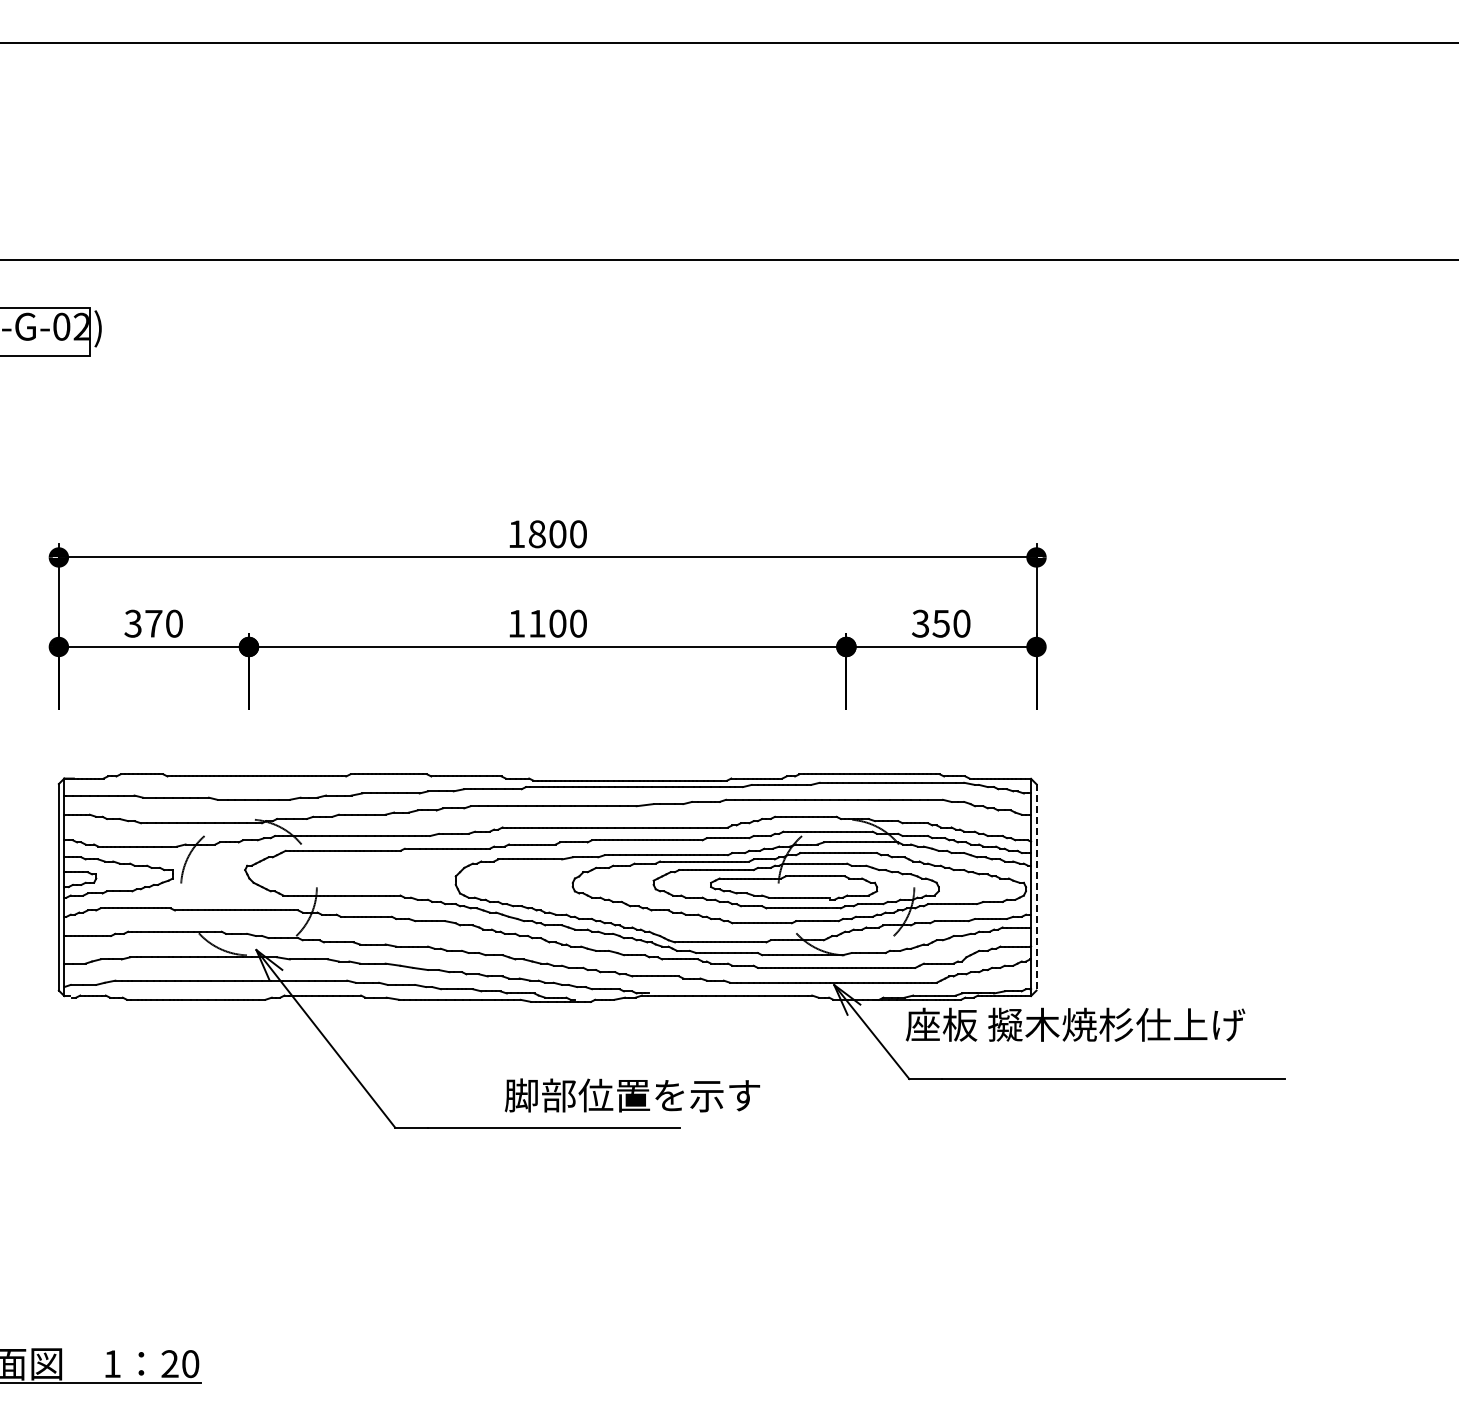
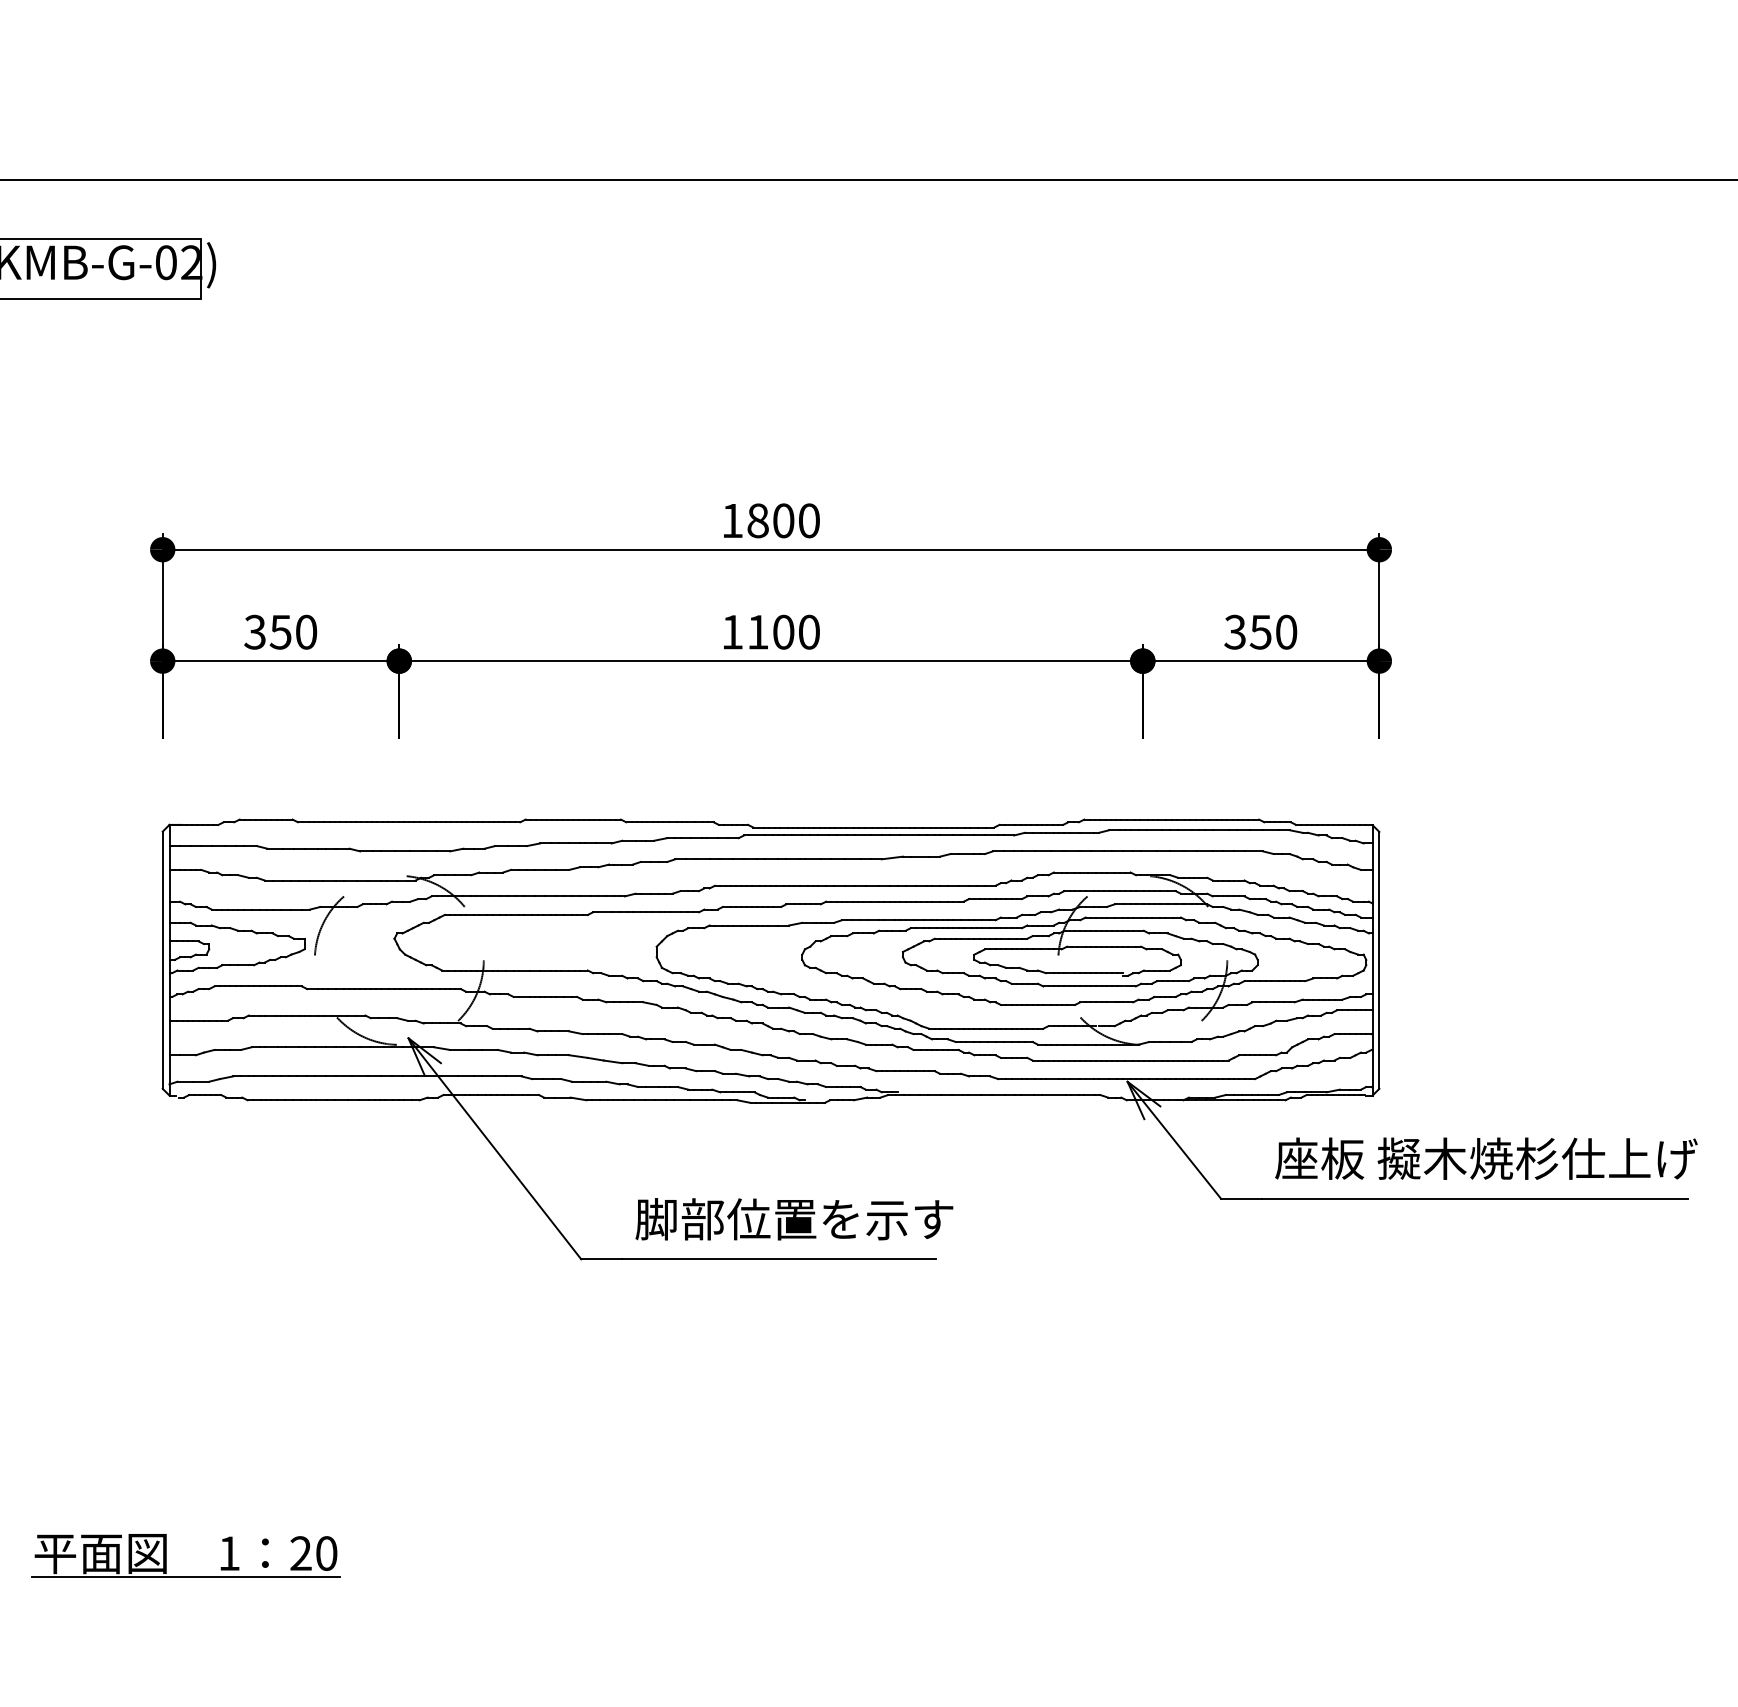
text: (153, 623) -> (280, 631), 370 -> 350
line: (1036, 887) -> (1379, 960), dashed -> solid
text: (1075, 1024) -> (1486, 1158), moved
text: (632, 1095) -> (794, 1219), moved

